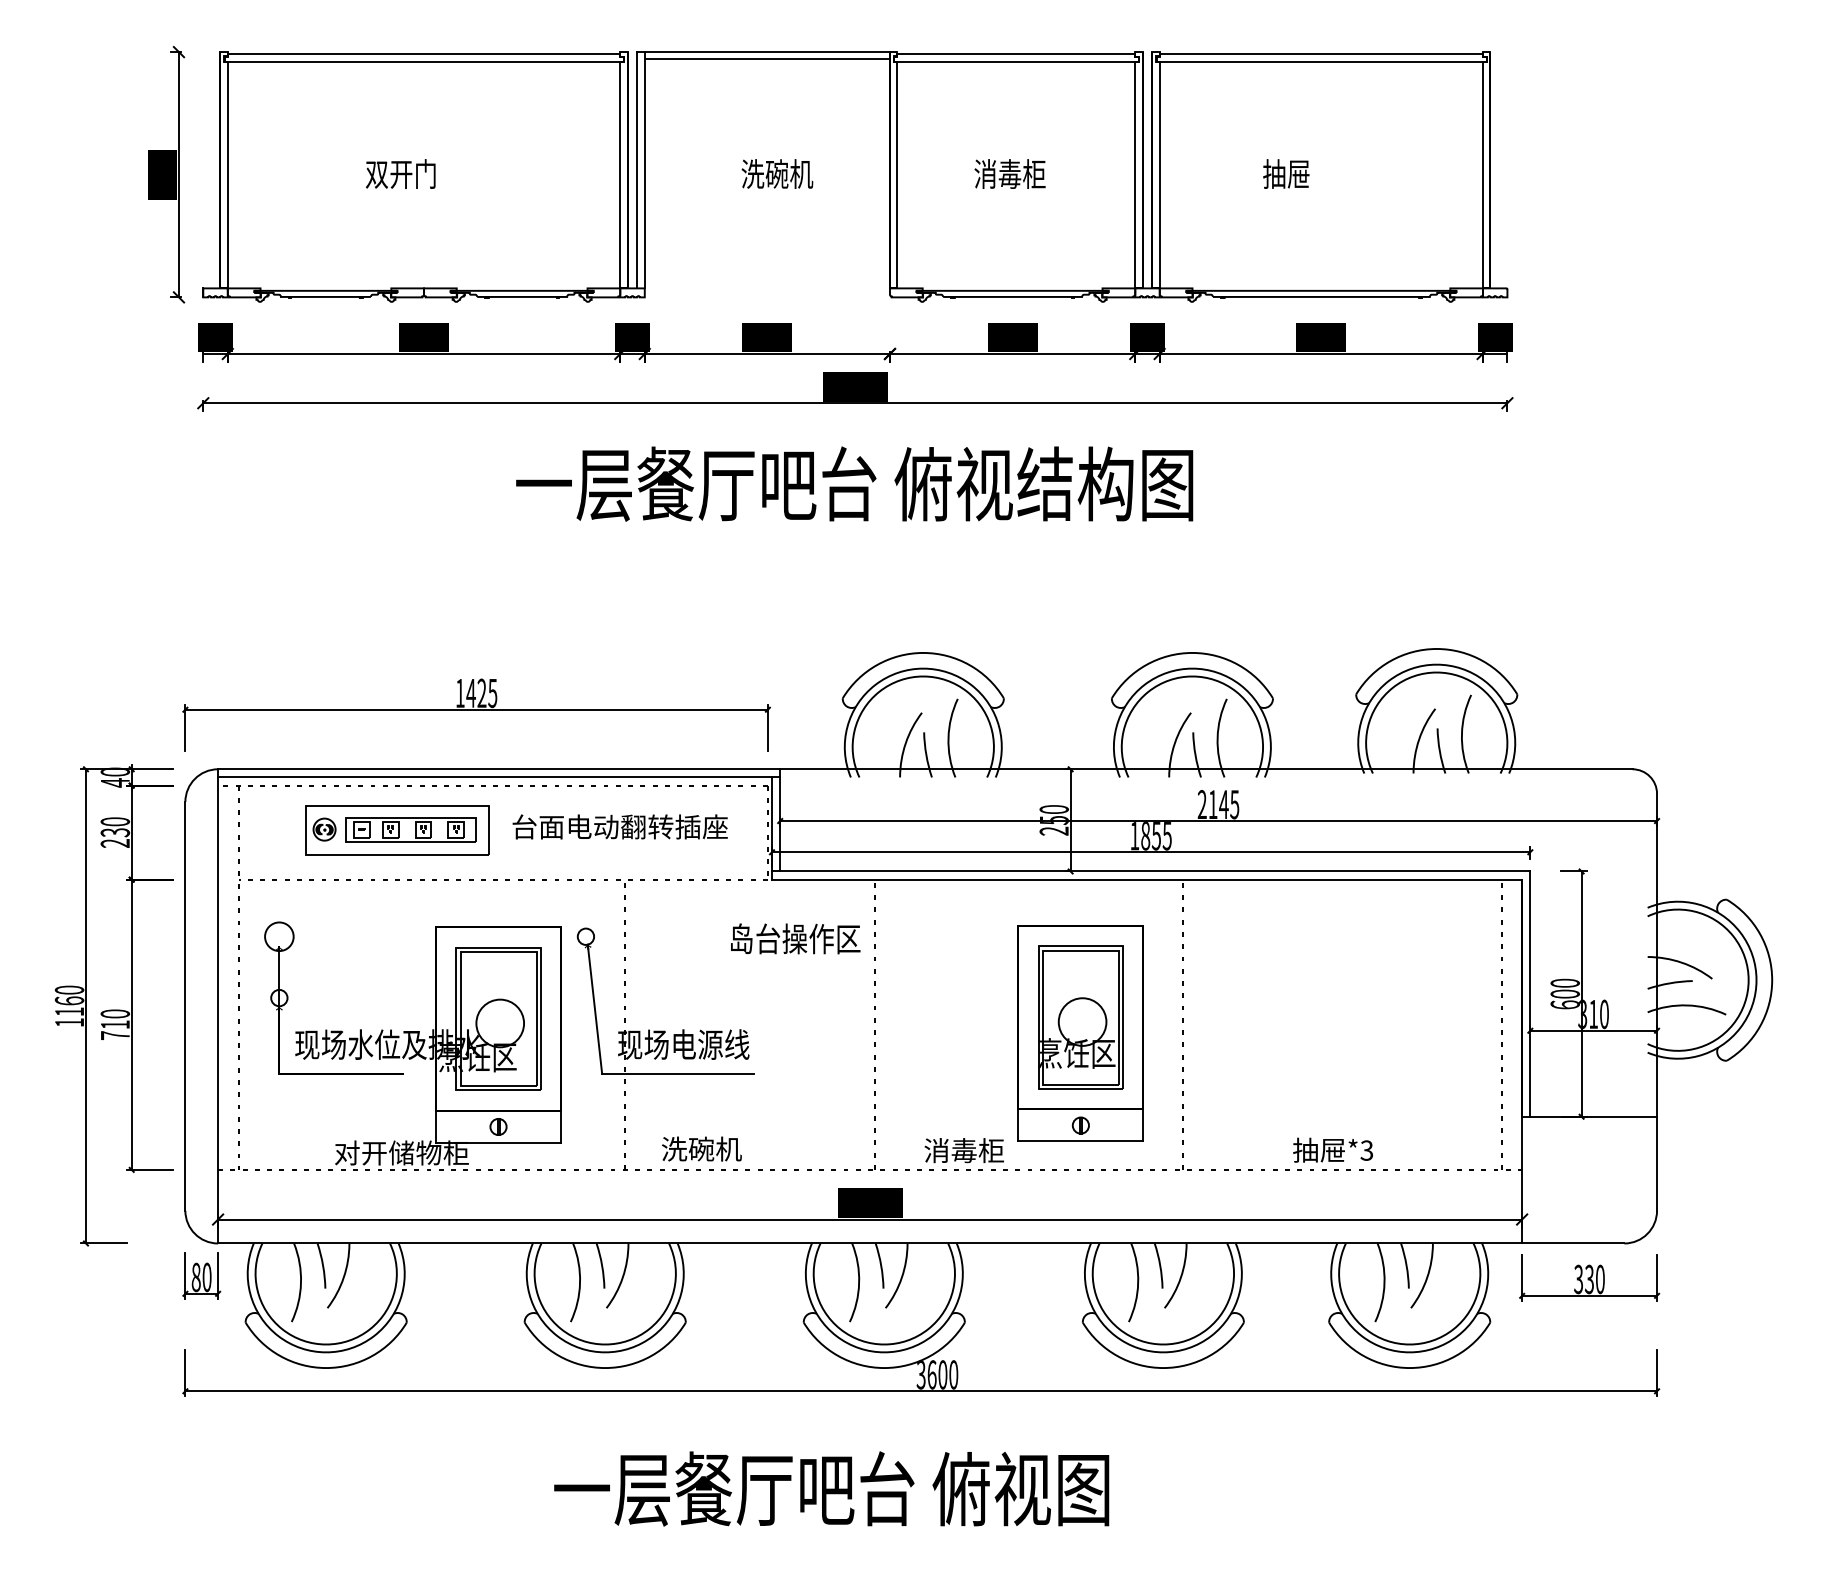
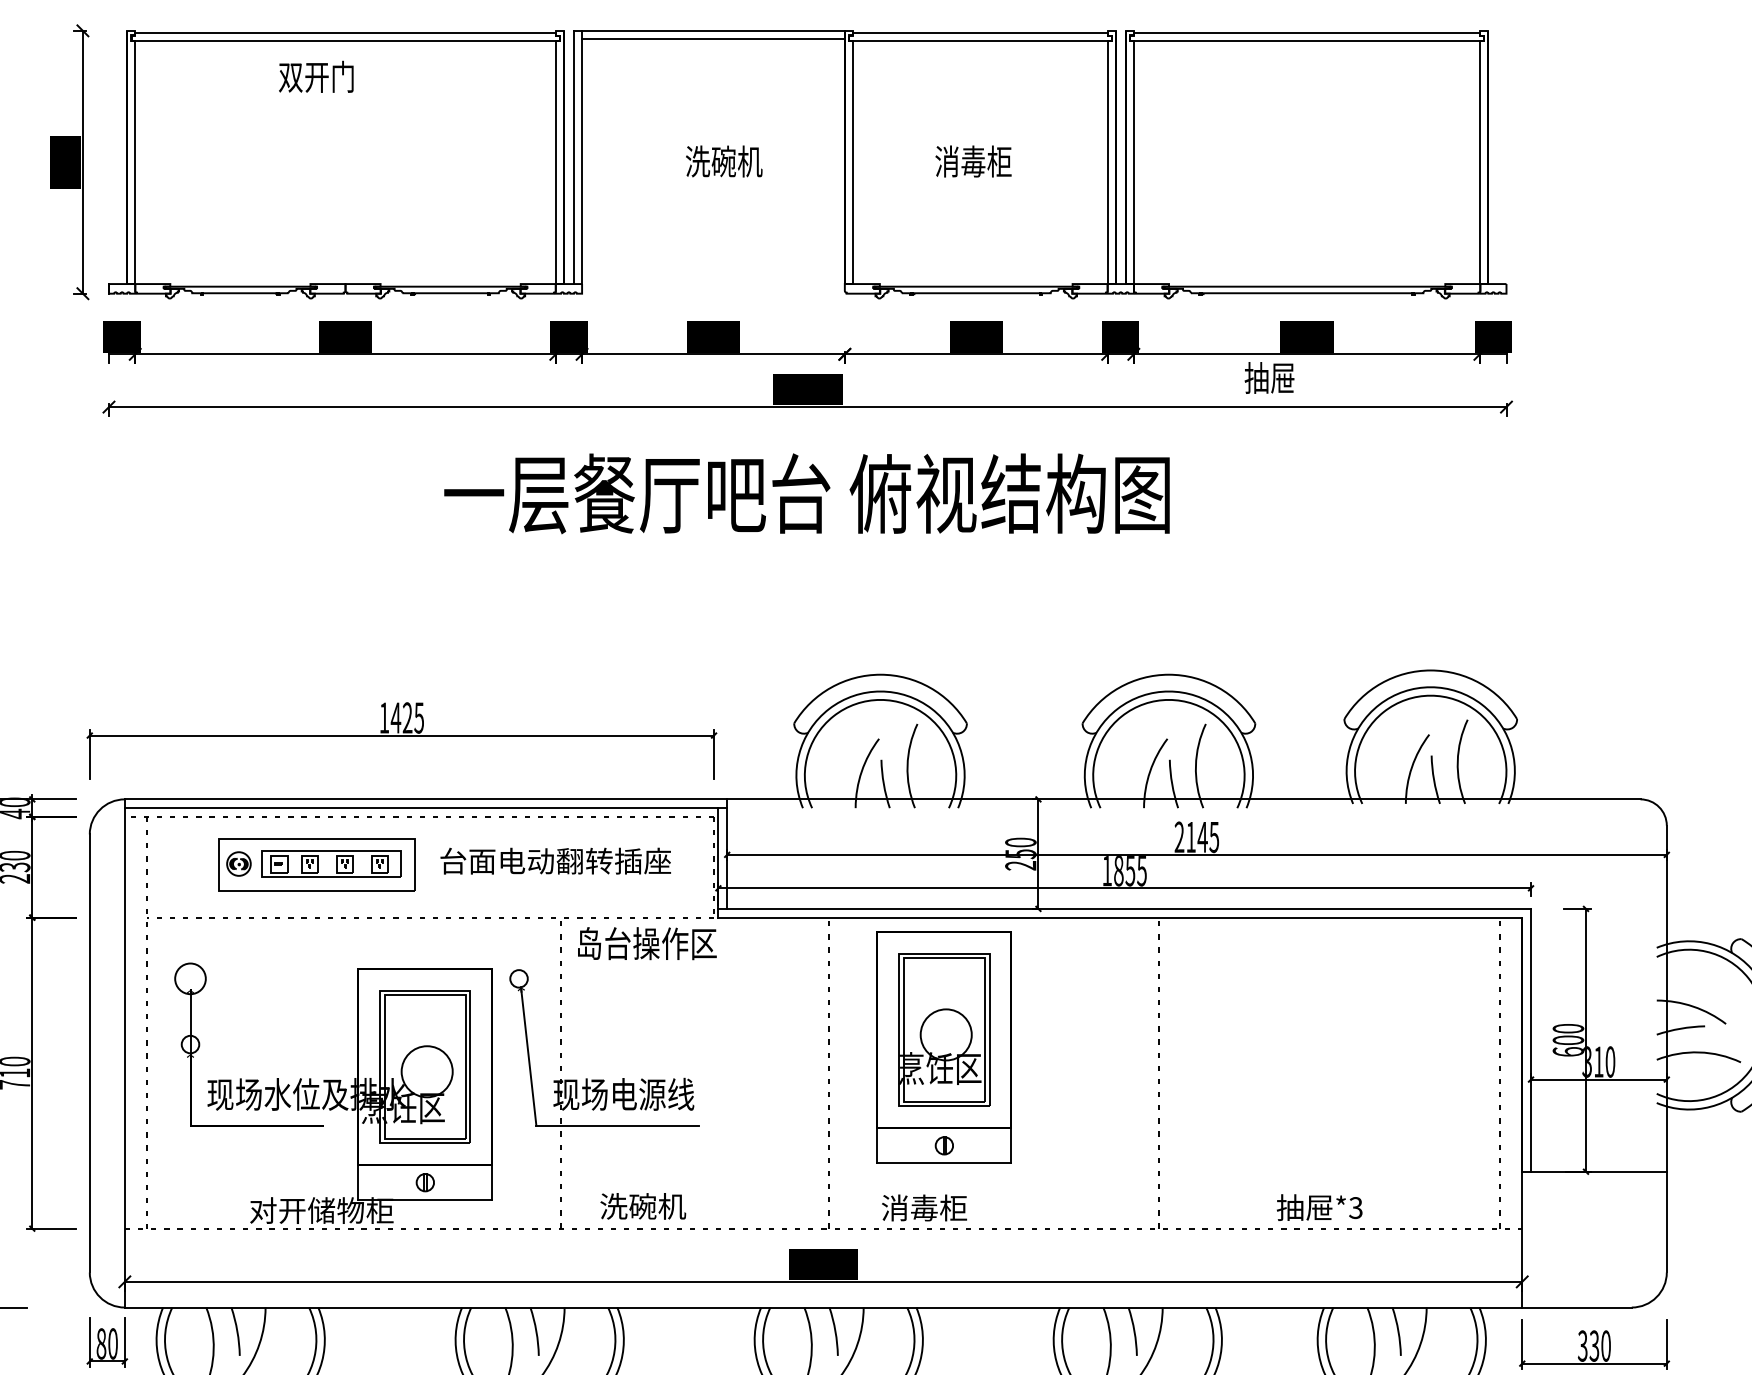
text: (400, 173) -> (316, 76), moved
text: (1286, 173) -> (1269, 377), moved
text: (795, 938) -> (647, 943), moved
part: (1080, 1033) -> (943, 1047), moved

